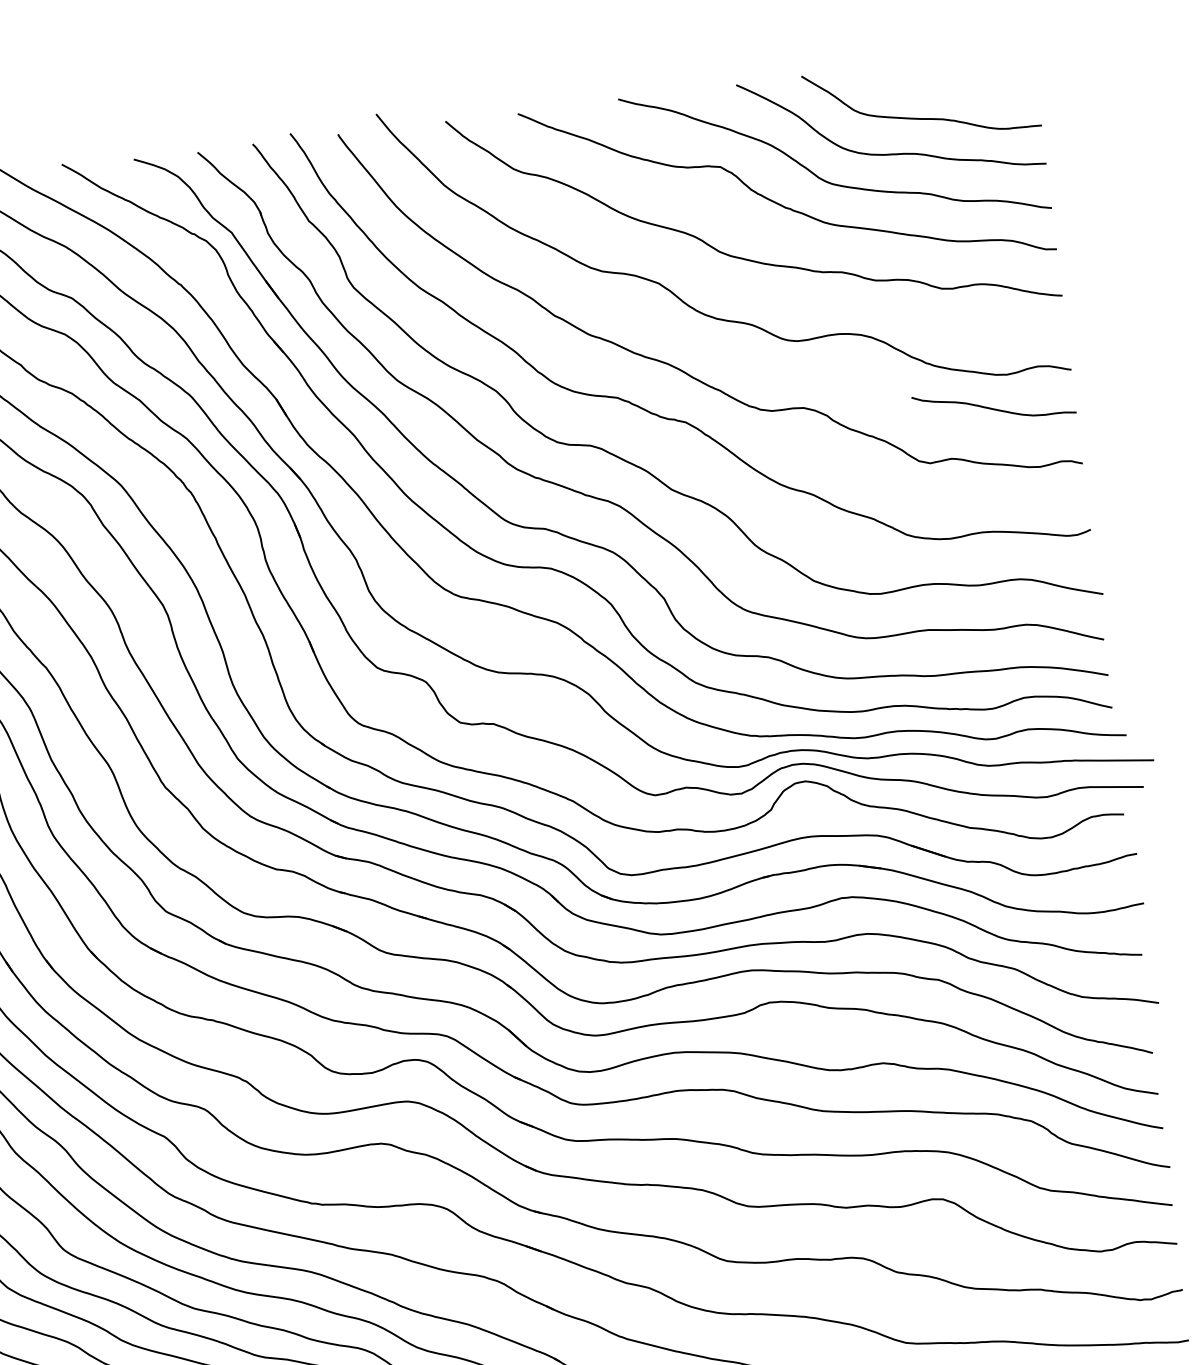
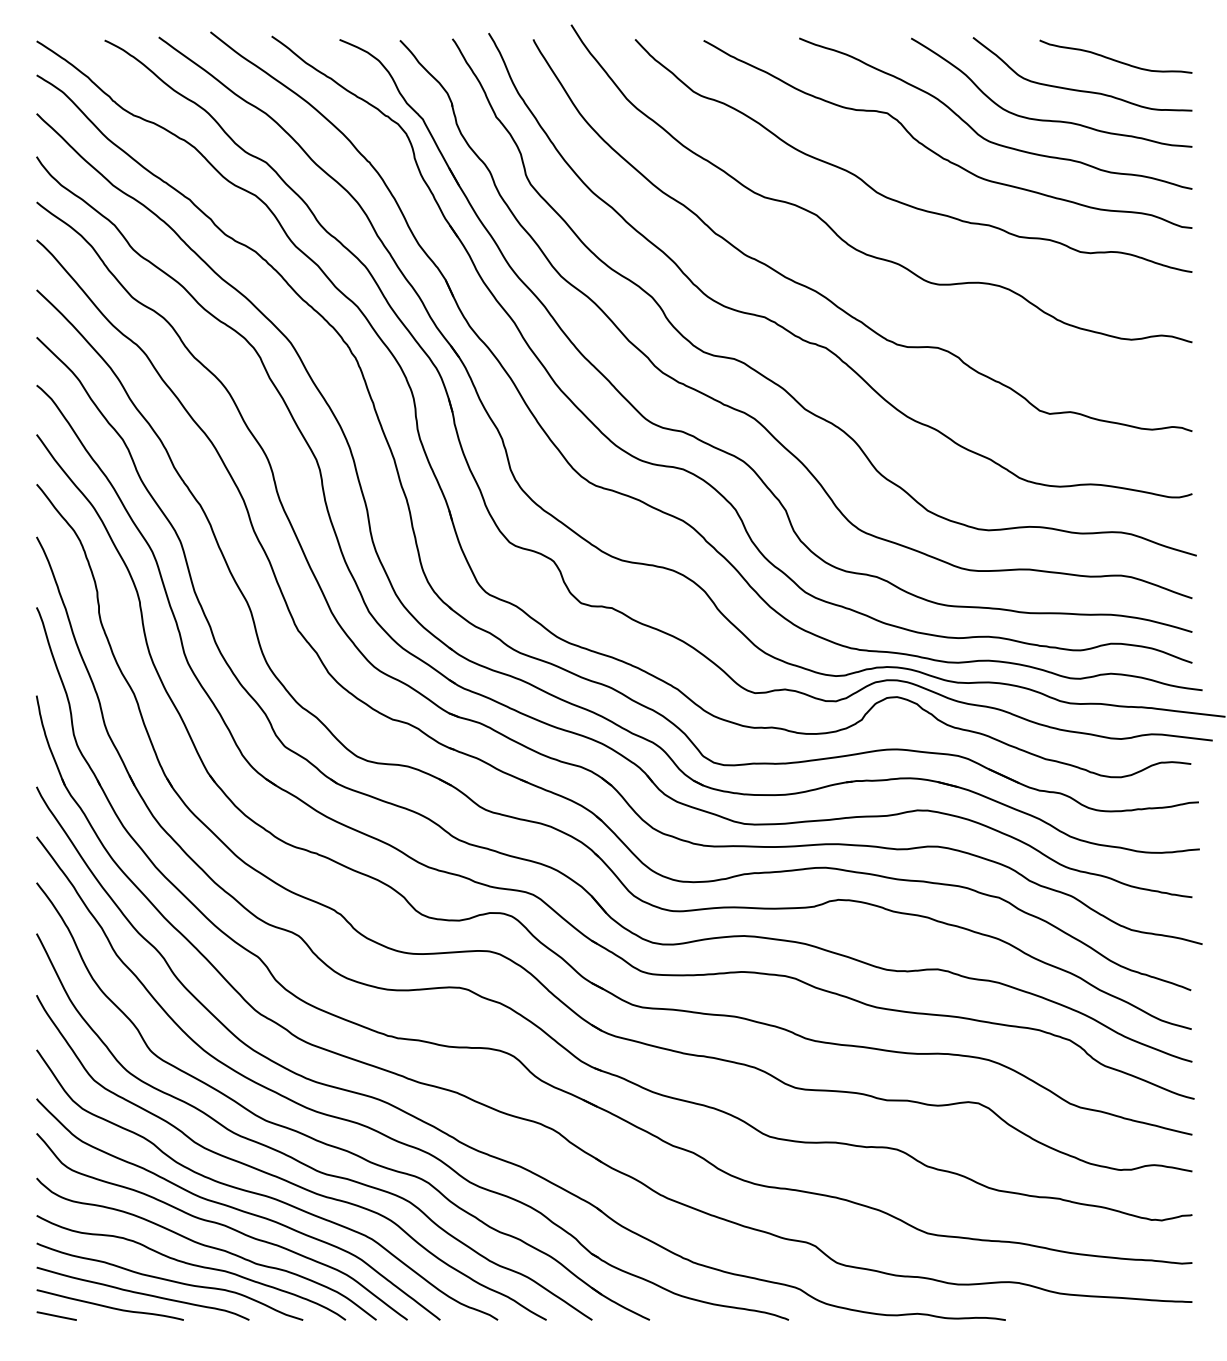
curve: (993, 408) -> (1115, 59), moved

